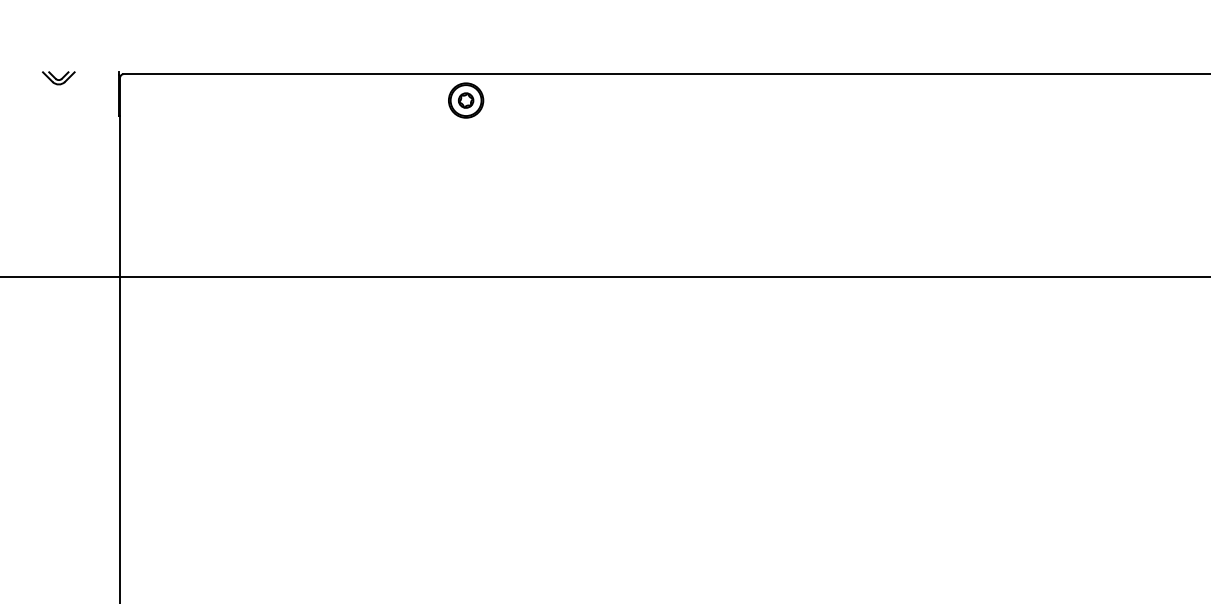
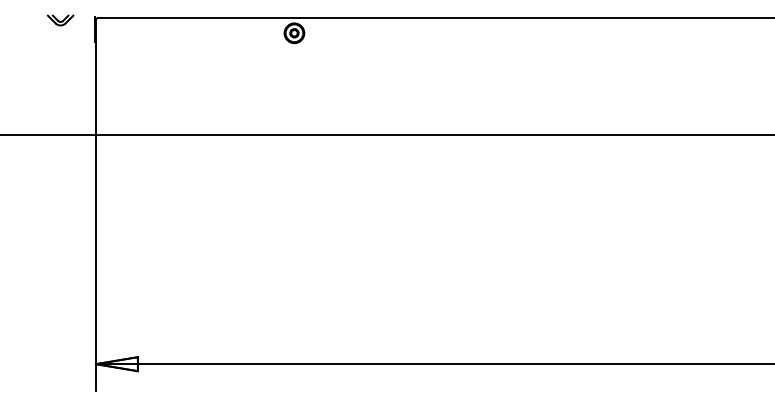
part: (58, 78) -> (60, 20), size x1.4

